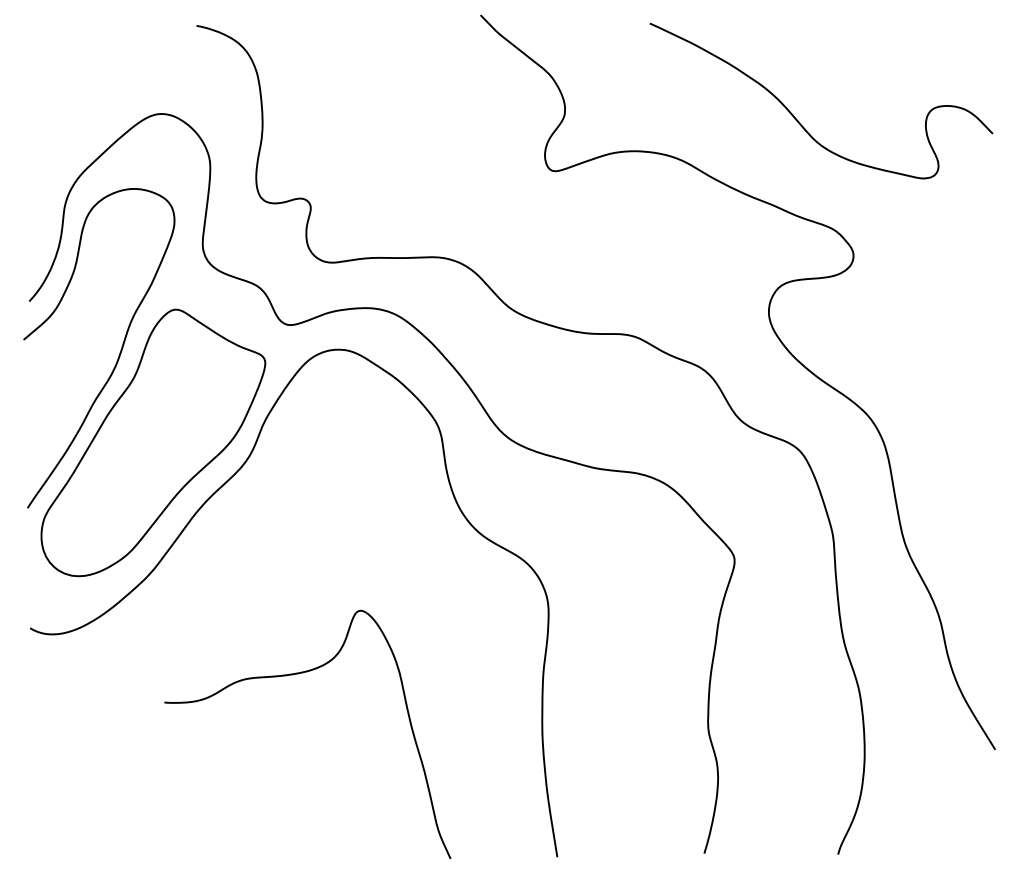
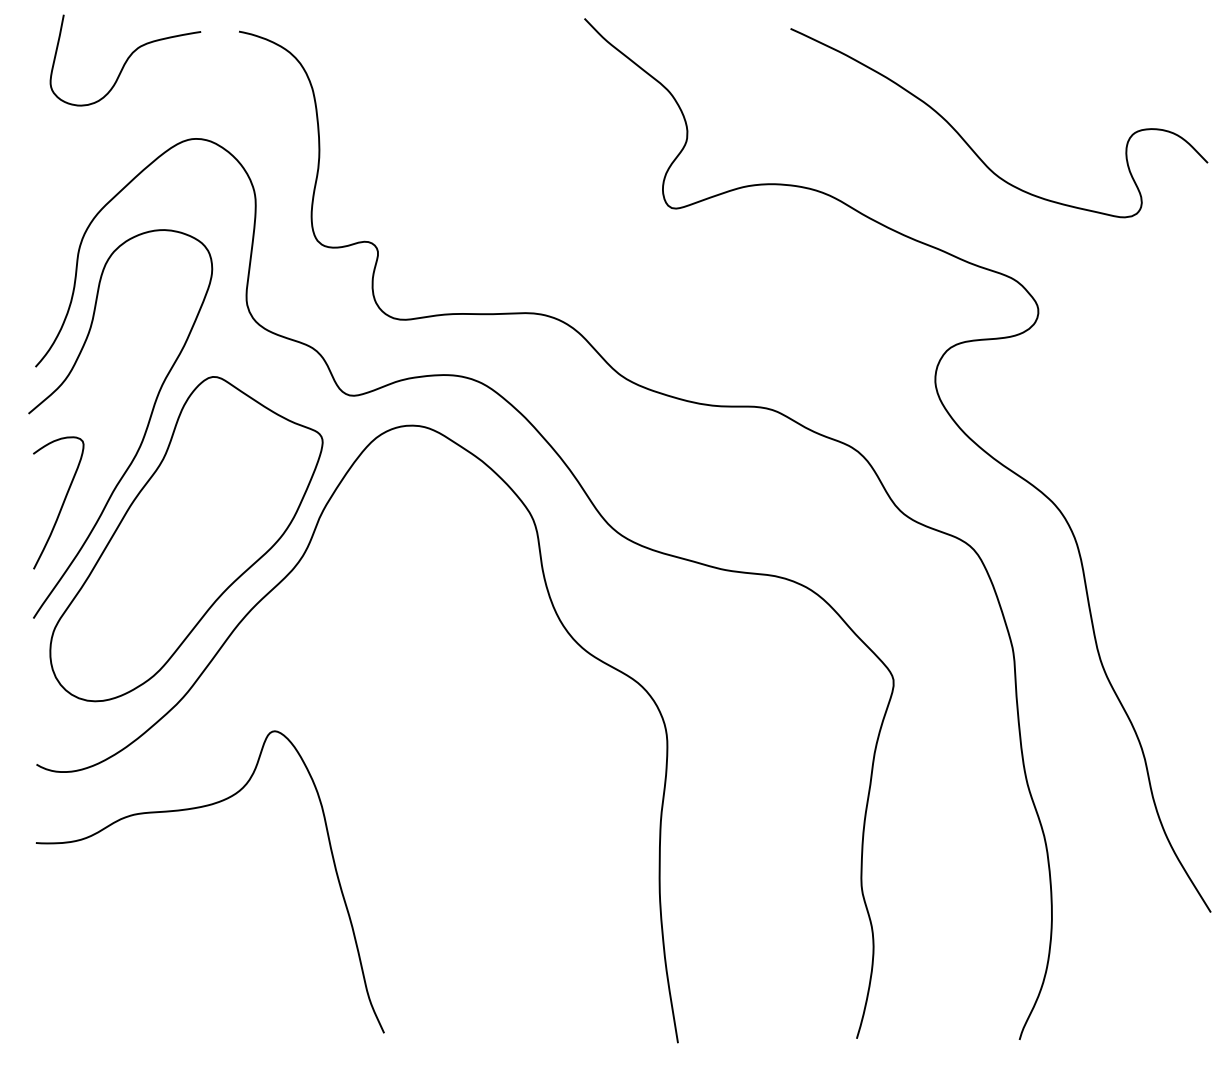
curve: (103, 49) -> (125, 60), added
curve: (51, 412) -> (62, 502), added
curve: (294, 675) -> (194, 809), moved

